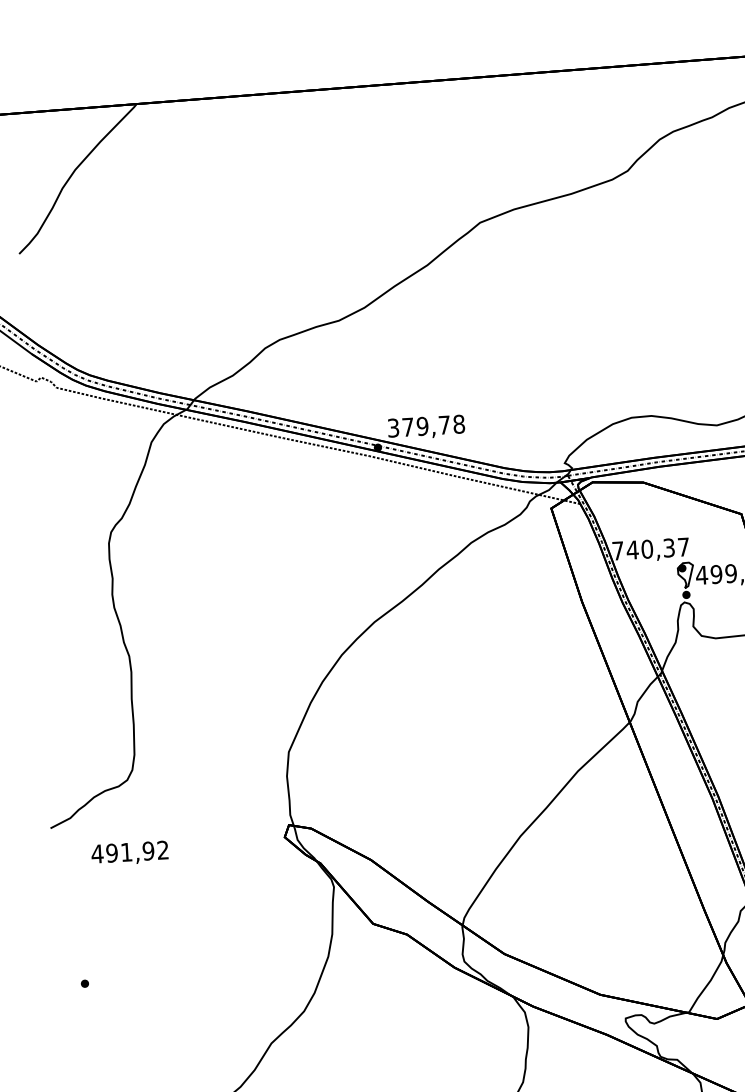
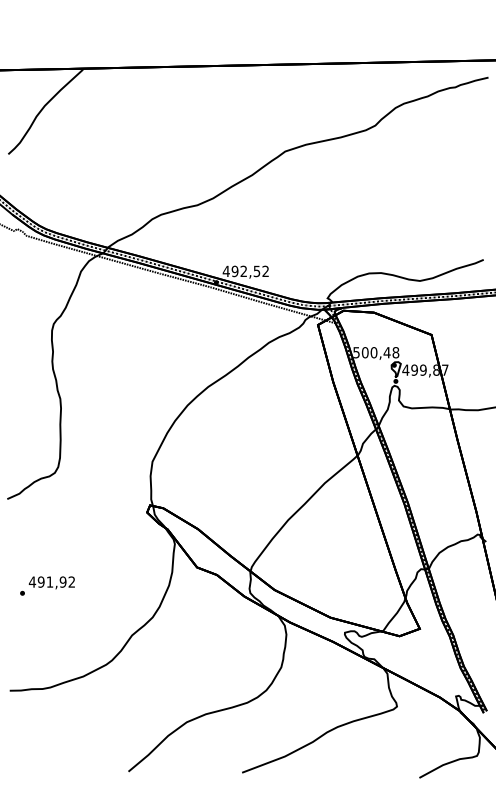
text: (425, 426) -> (245, 271), 379,78 -> 492,52
text: (651, 548) -> (376, 352), 740,37 -> 500,48
text: (129, 852) -> (51, 582), moved

